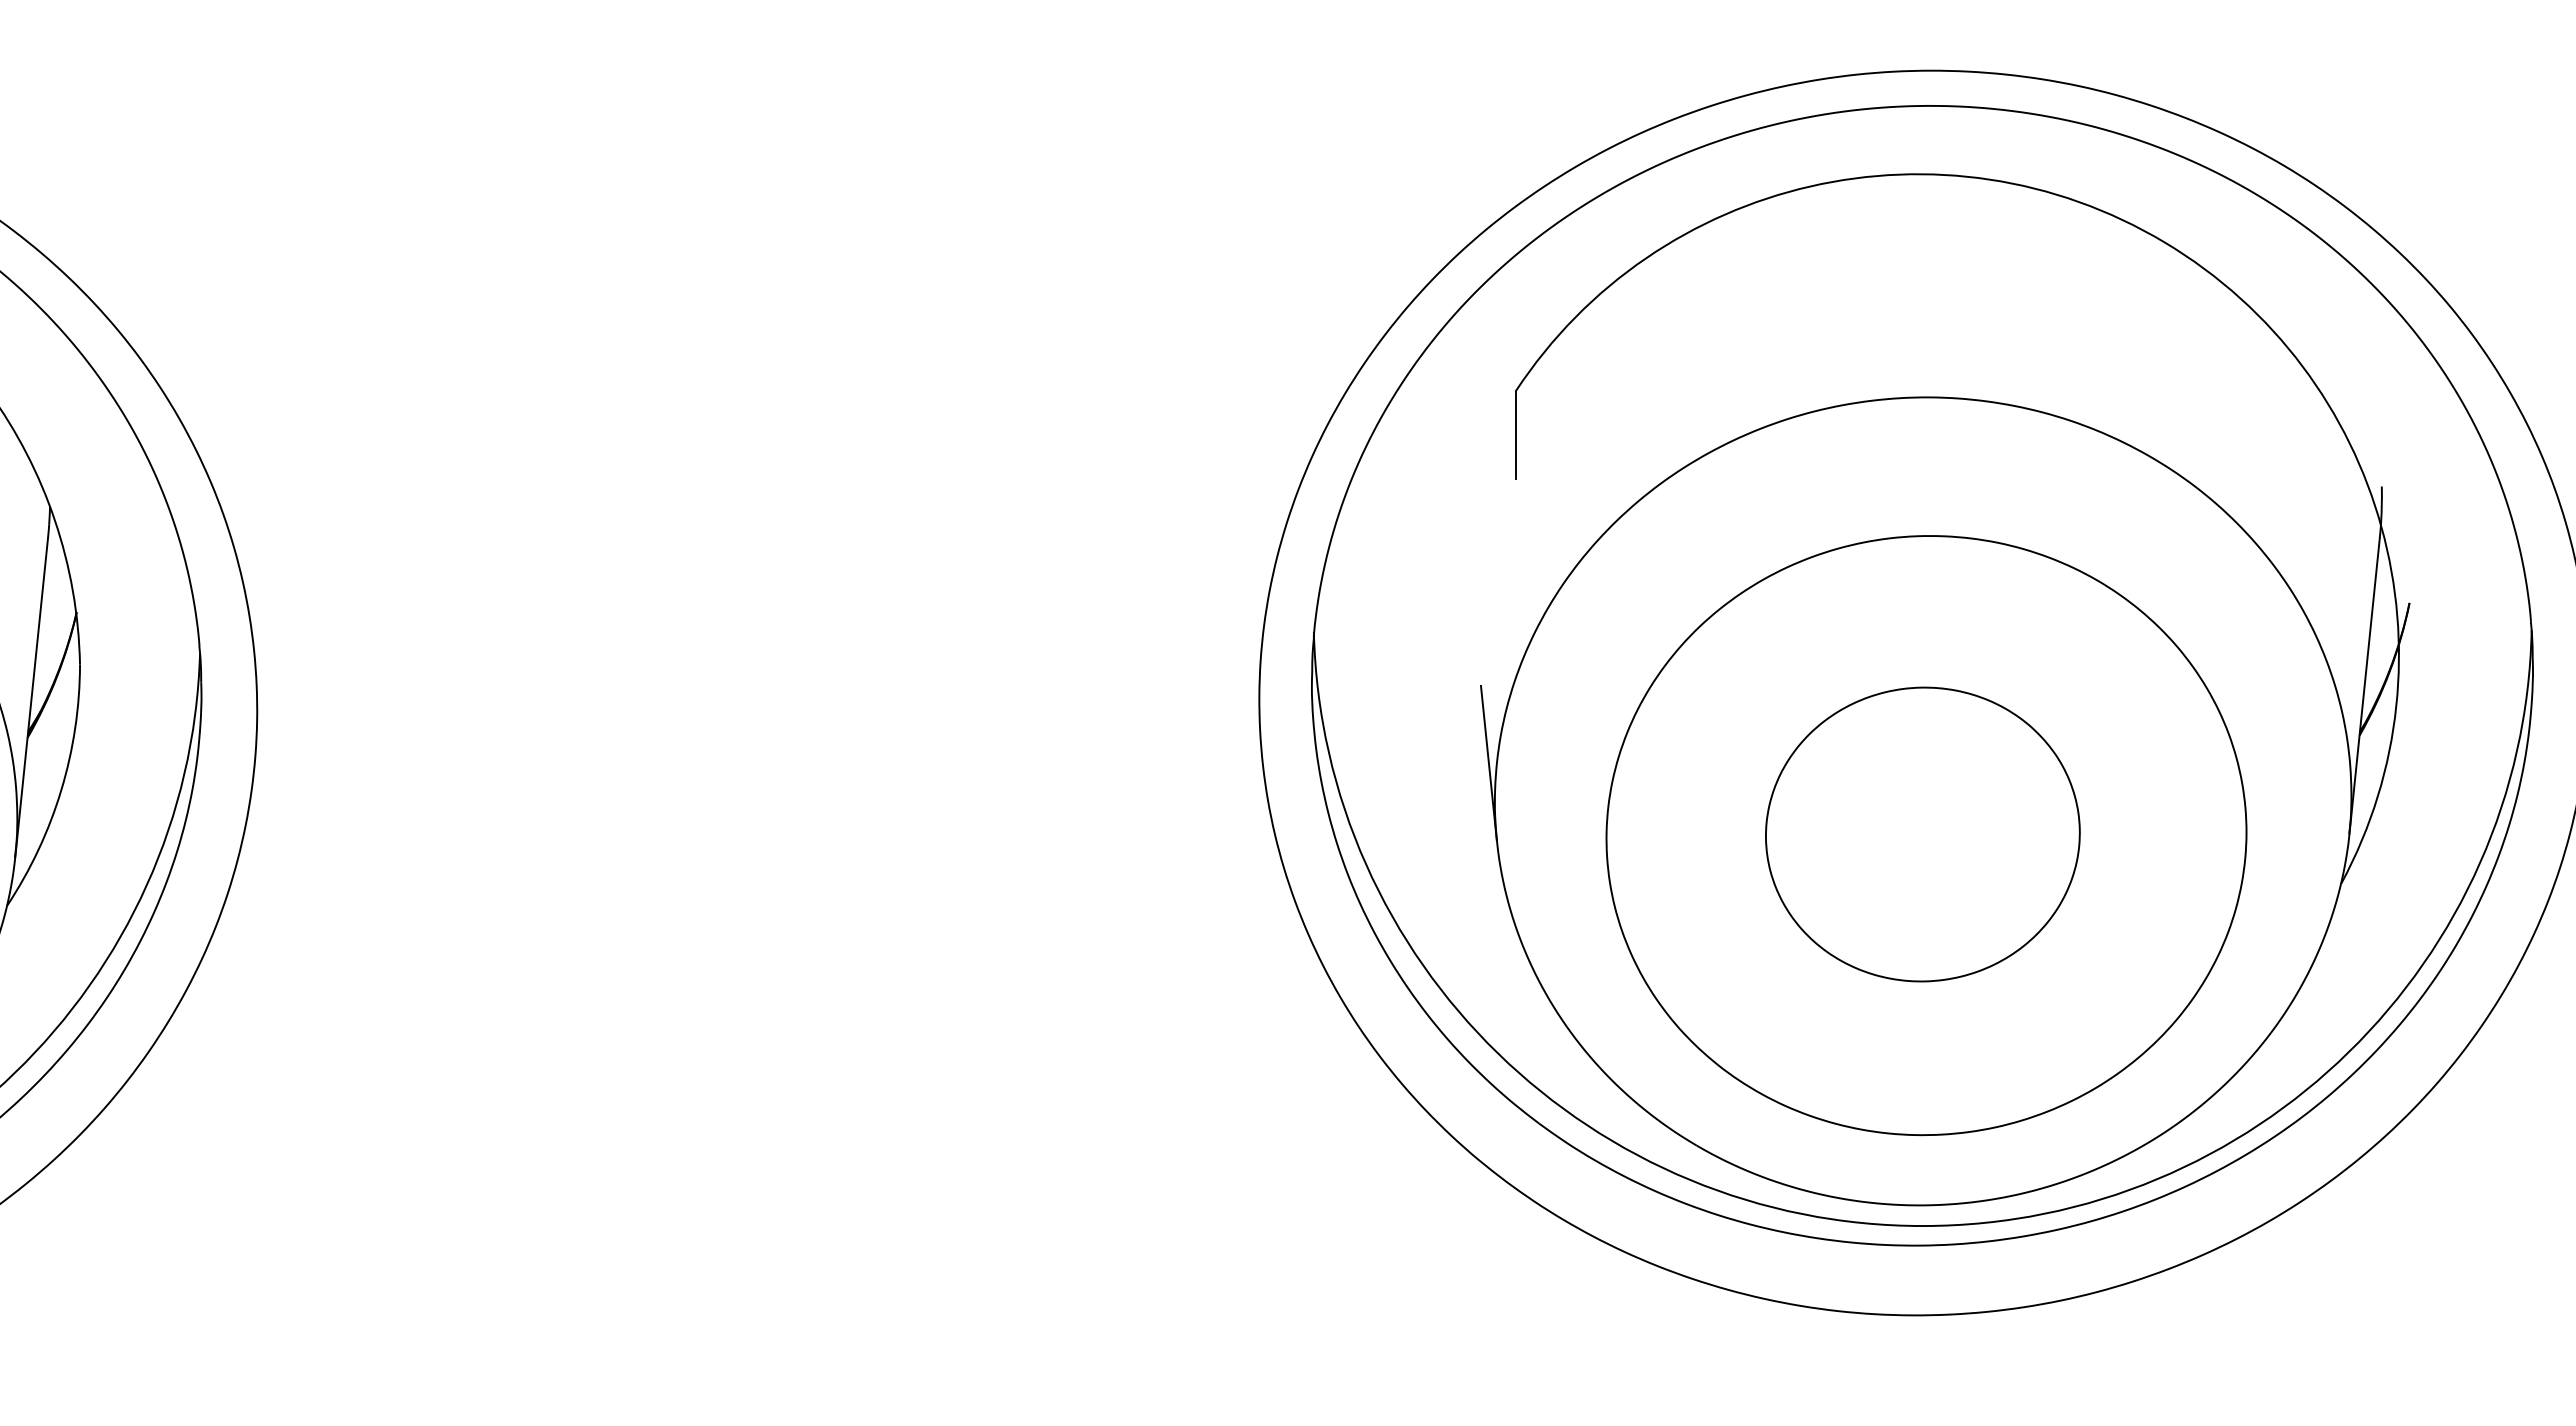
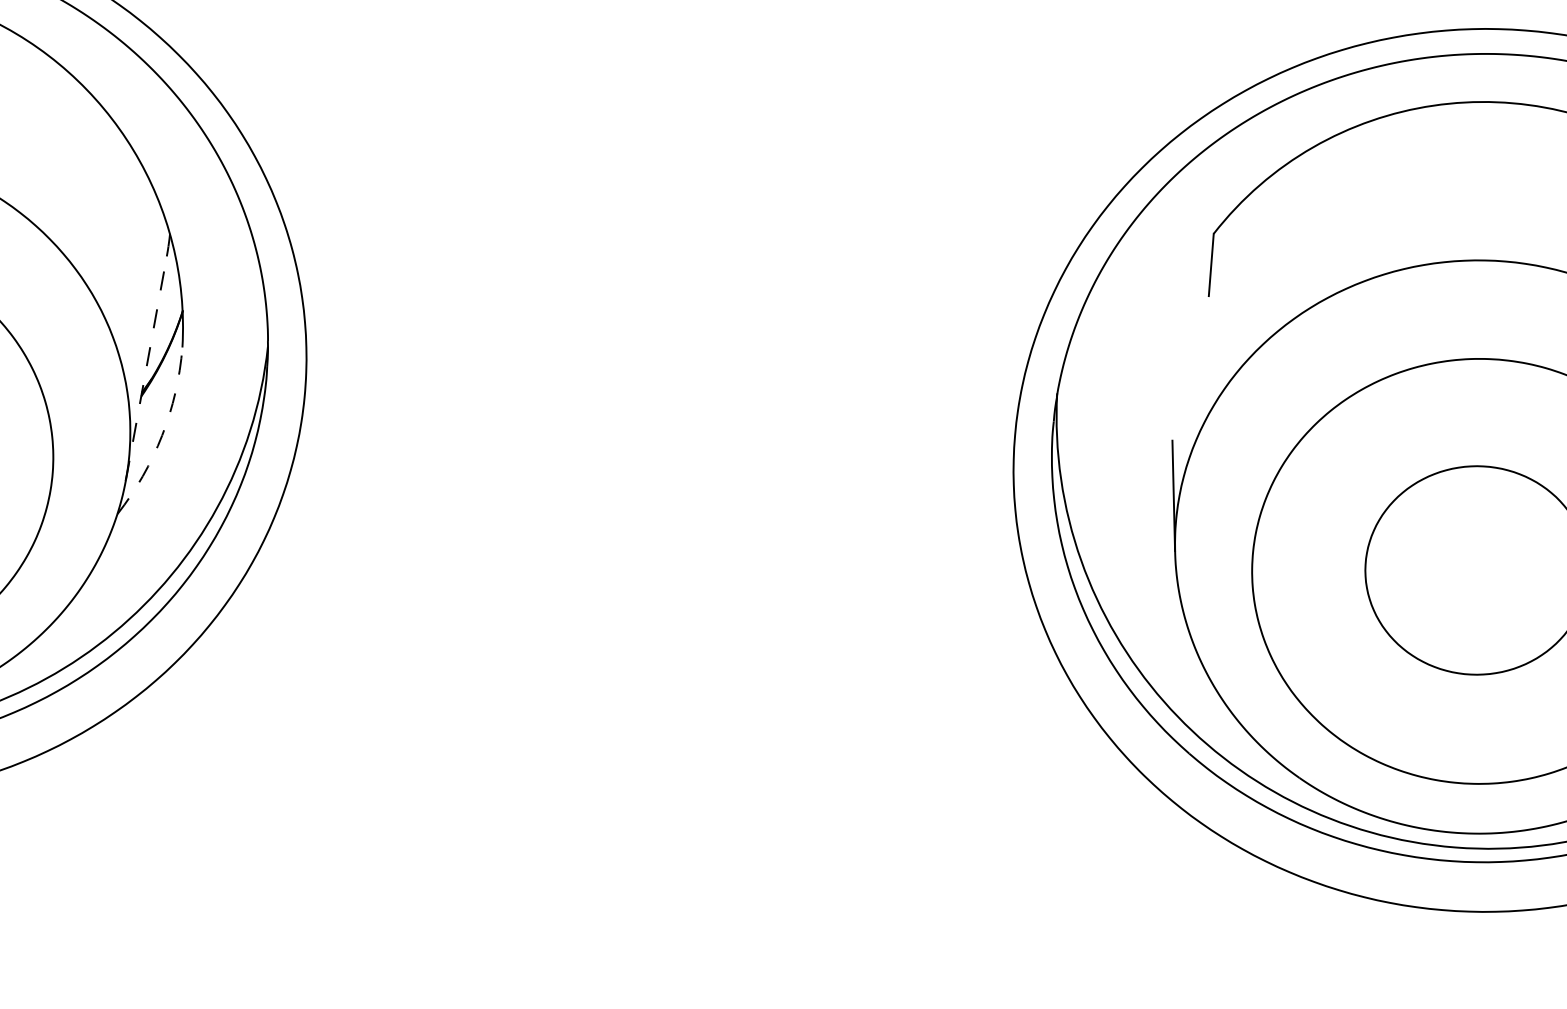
line: (31, 697) -> (146, 368), solid -> dashed
arc: (61, 790) -> (162, 435), solid -> dashed

